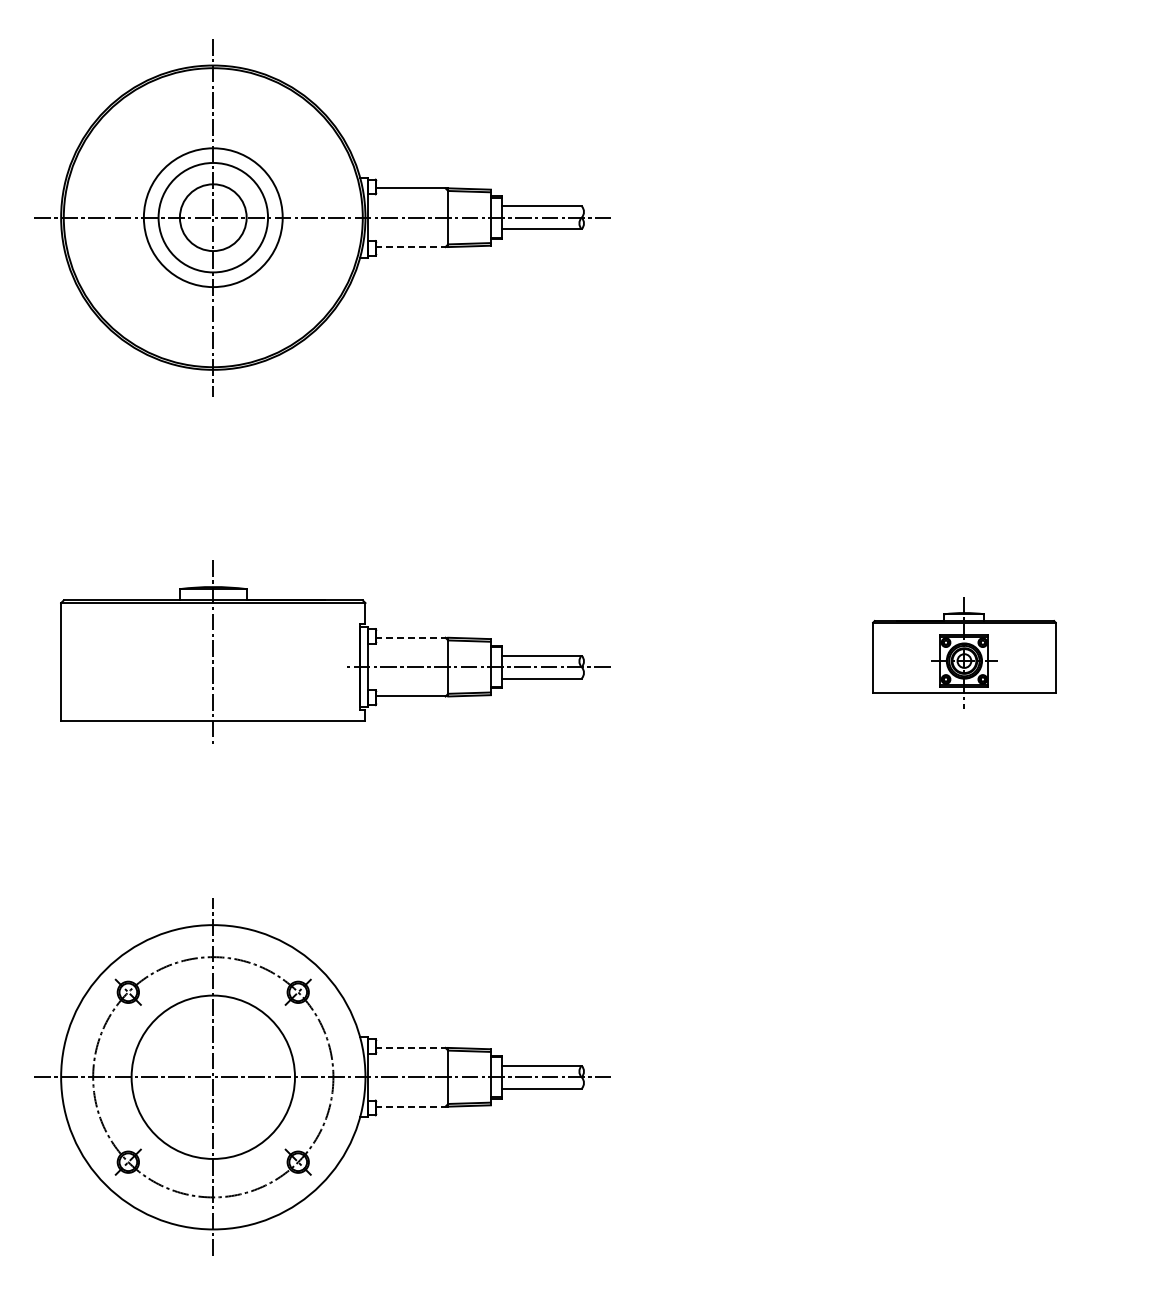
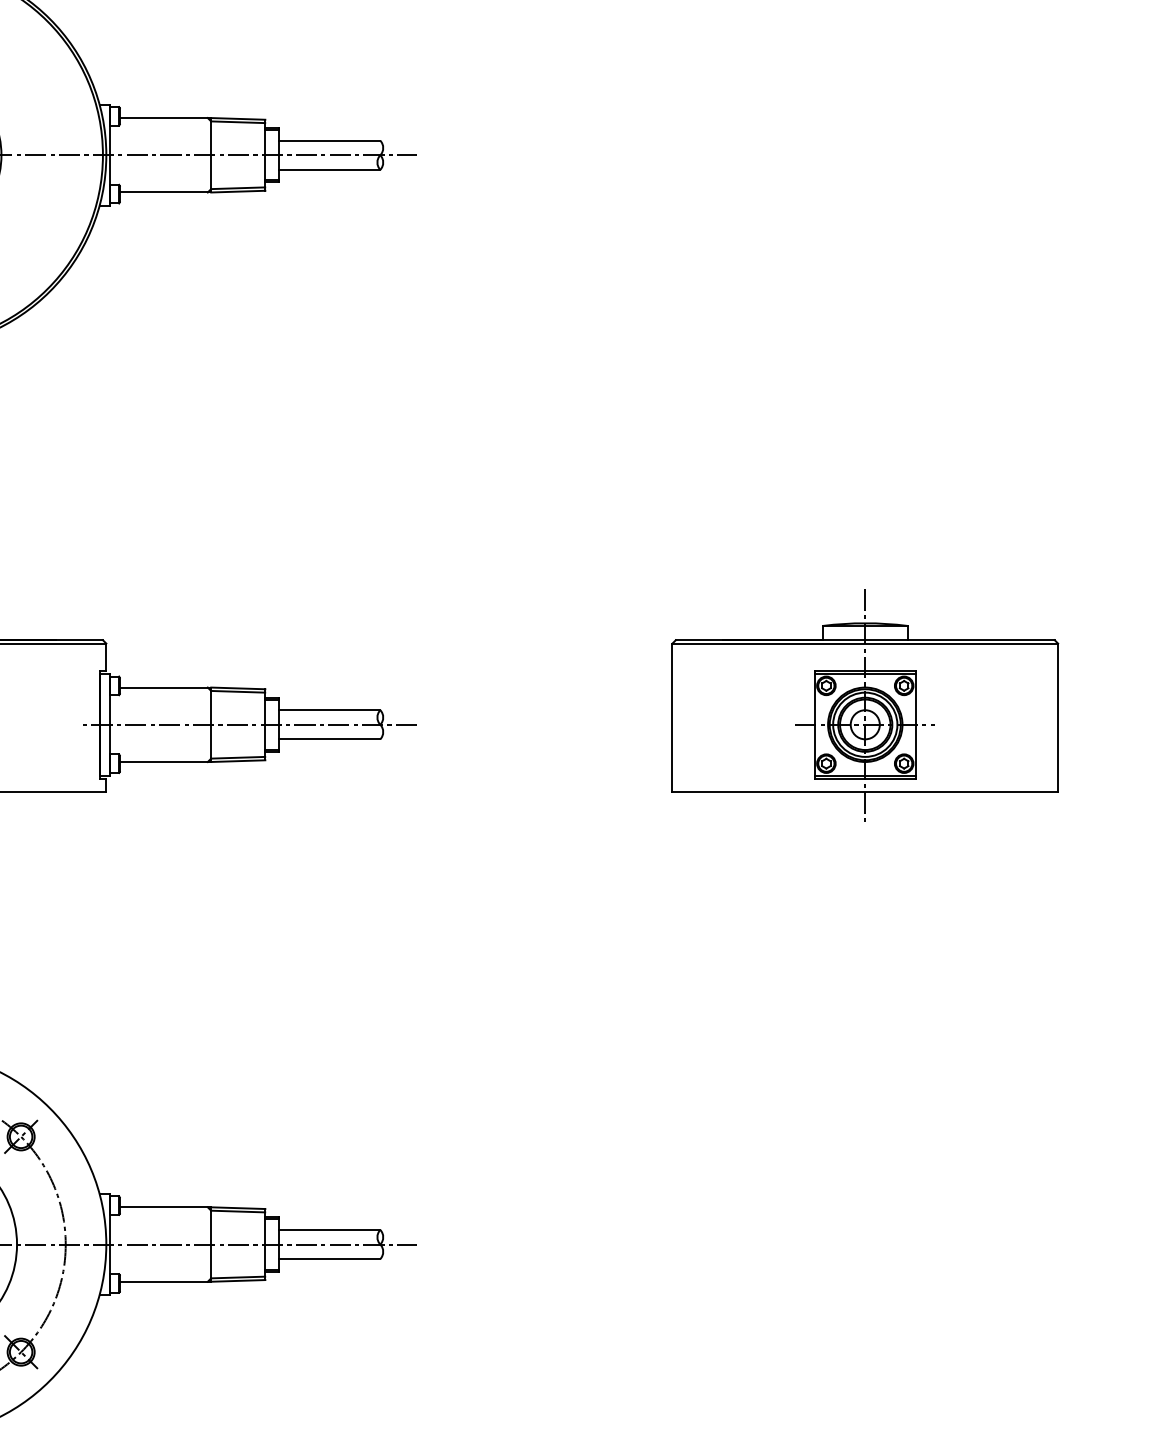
line: (411, 247) -> (164, 193), dashed -> solid
line: (411, 637) -> (164, 687), dashed -> solid
part: (964, 651) -> (865, 704), size x1.67
line: (411, 1047) -> (164, 1206), dashed -> solid
line: (411, 1106) -> (164, 1281), dashed -> solid

